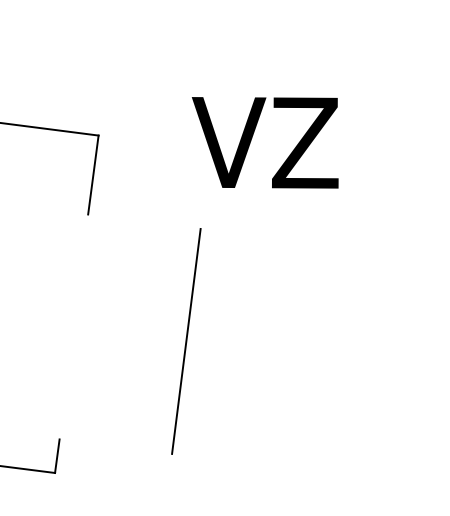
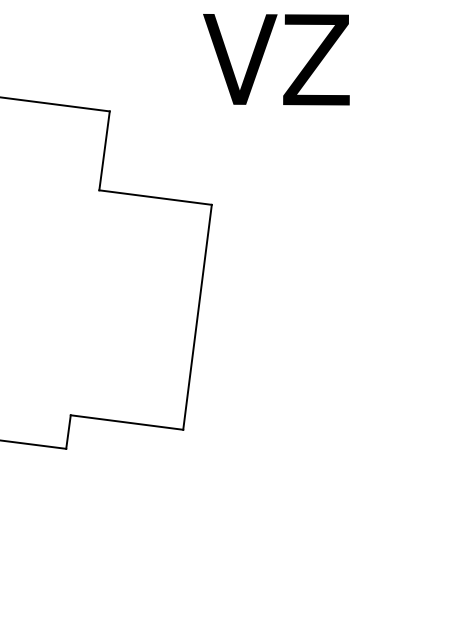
text: (265, 142) -> (276, 59), moved
line: (144, 221) -> (155, 197), added
line: (115, 446) -> (126, 422), added

